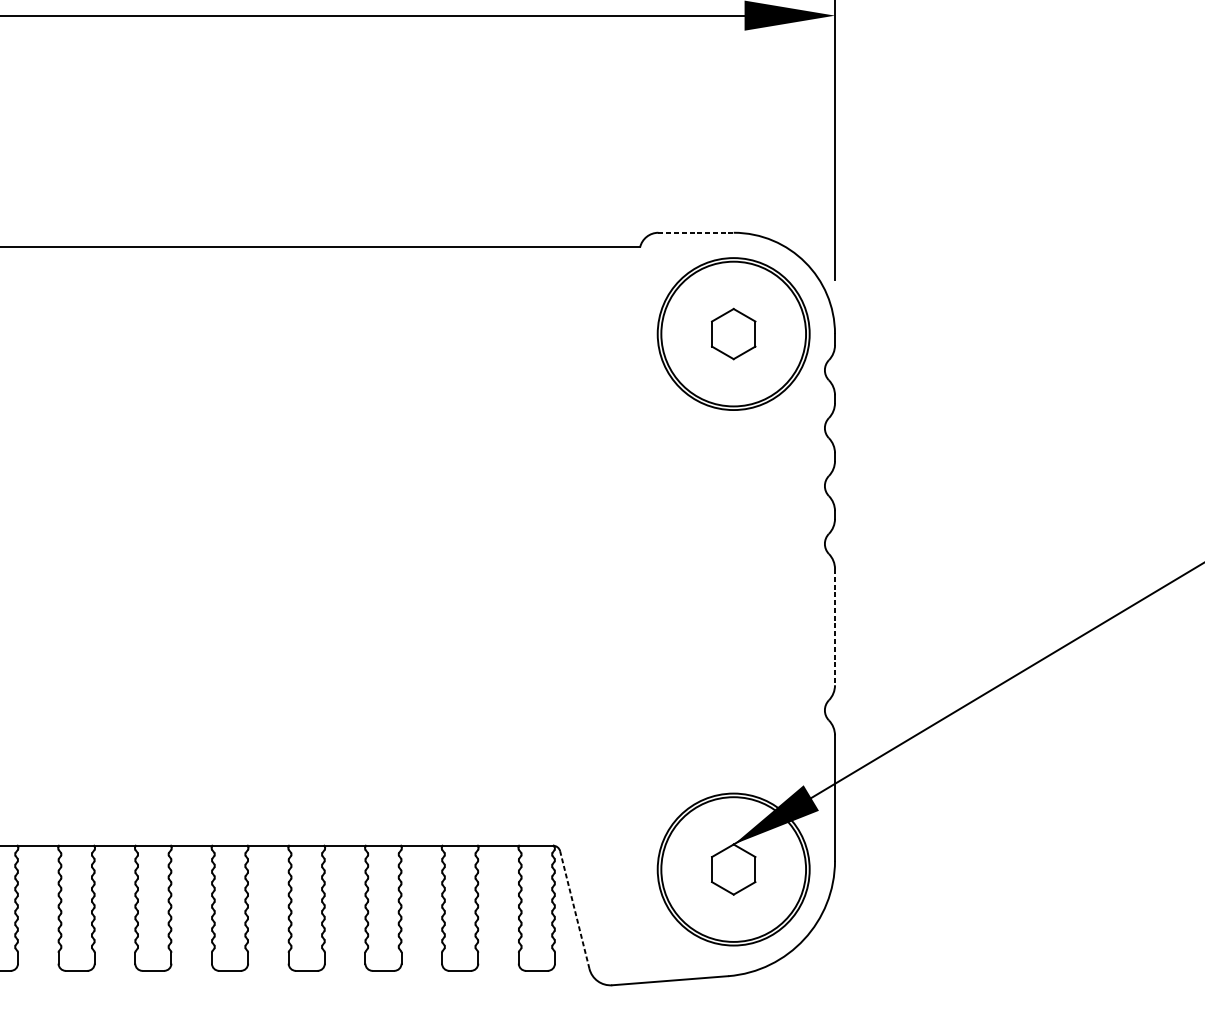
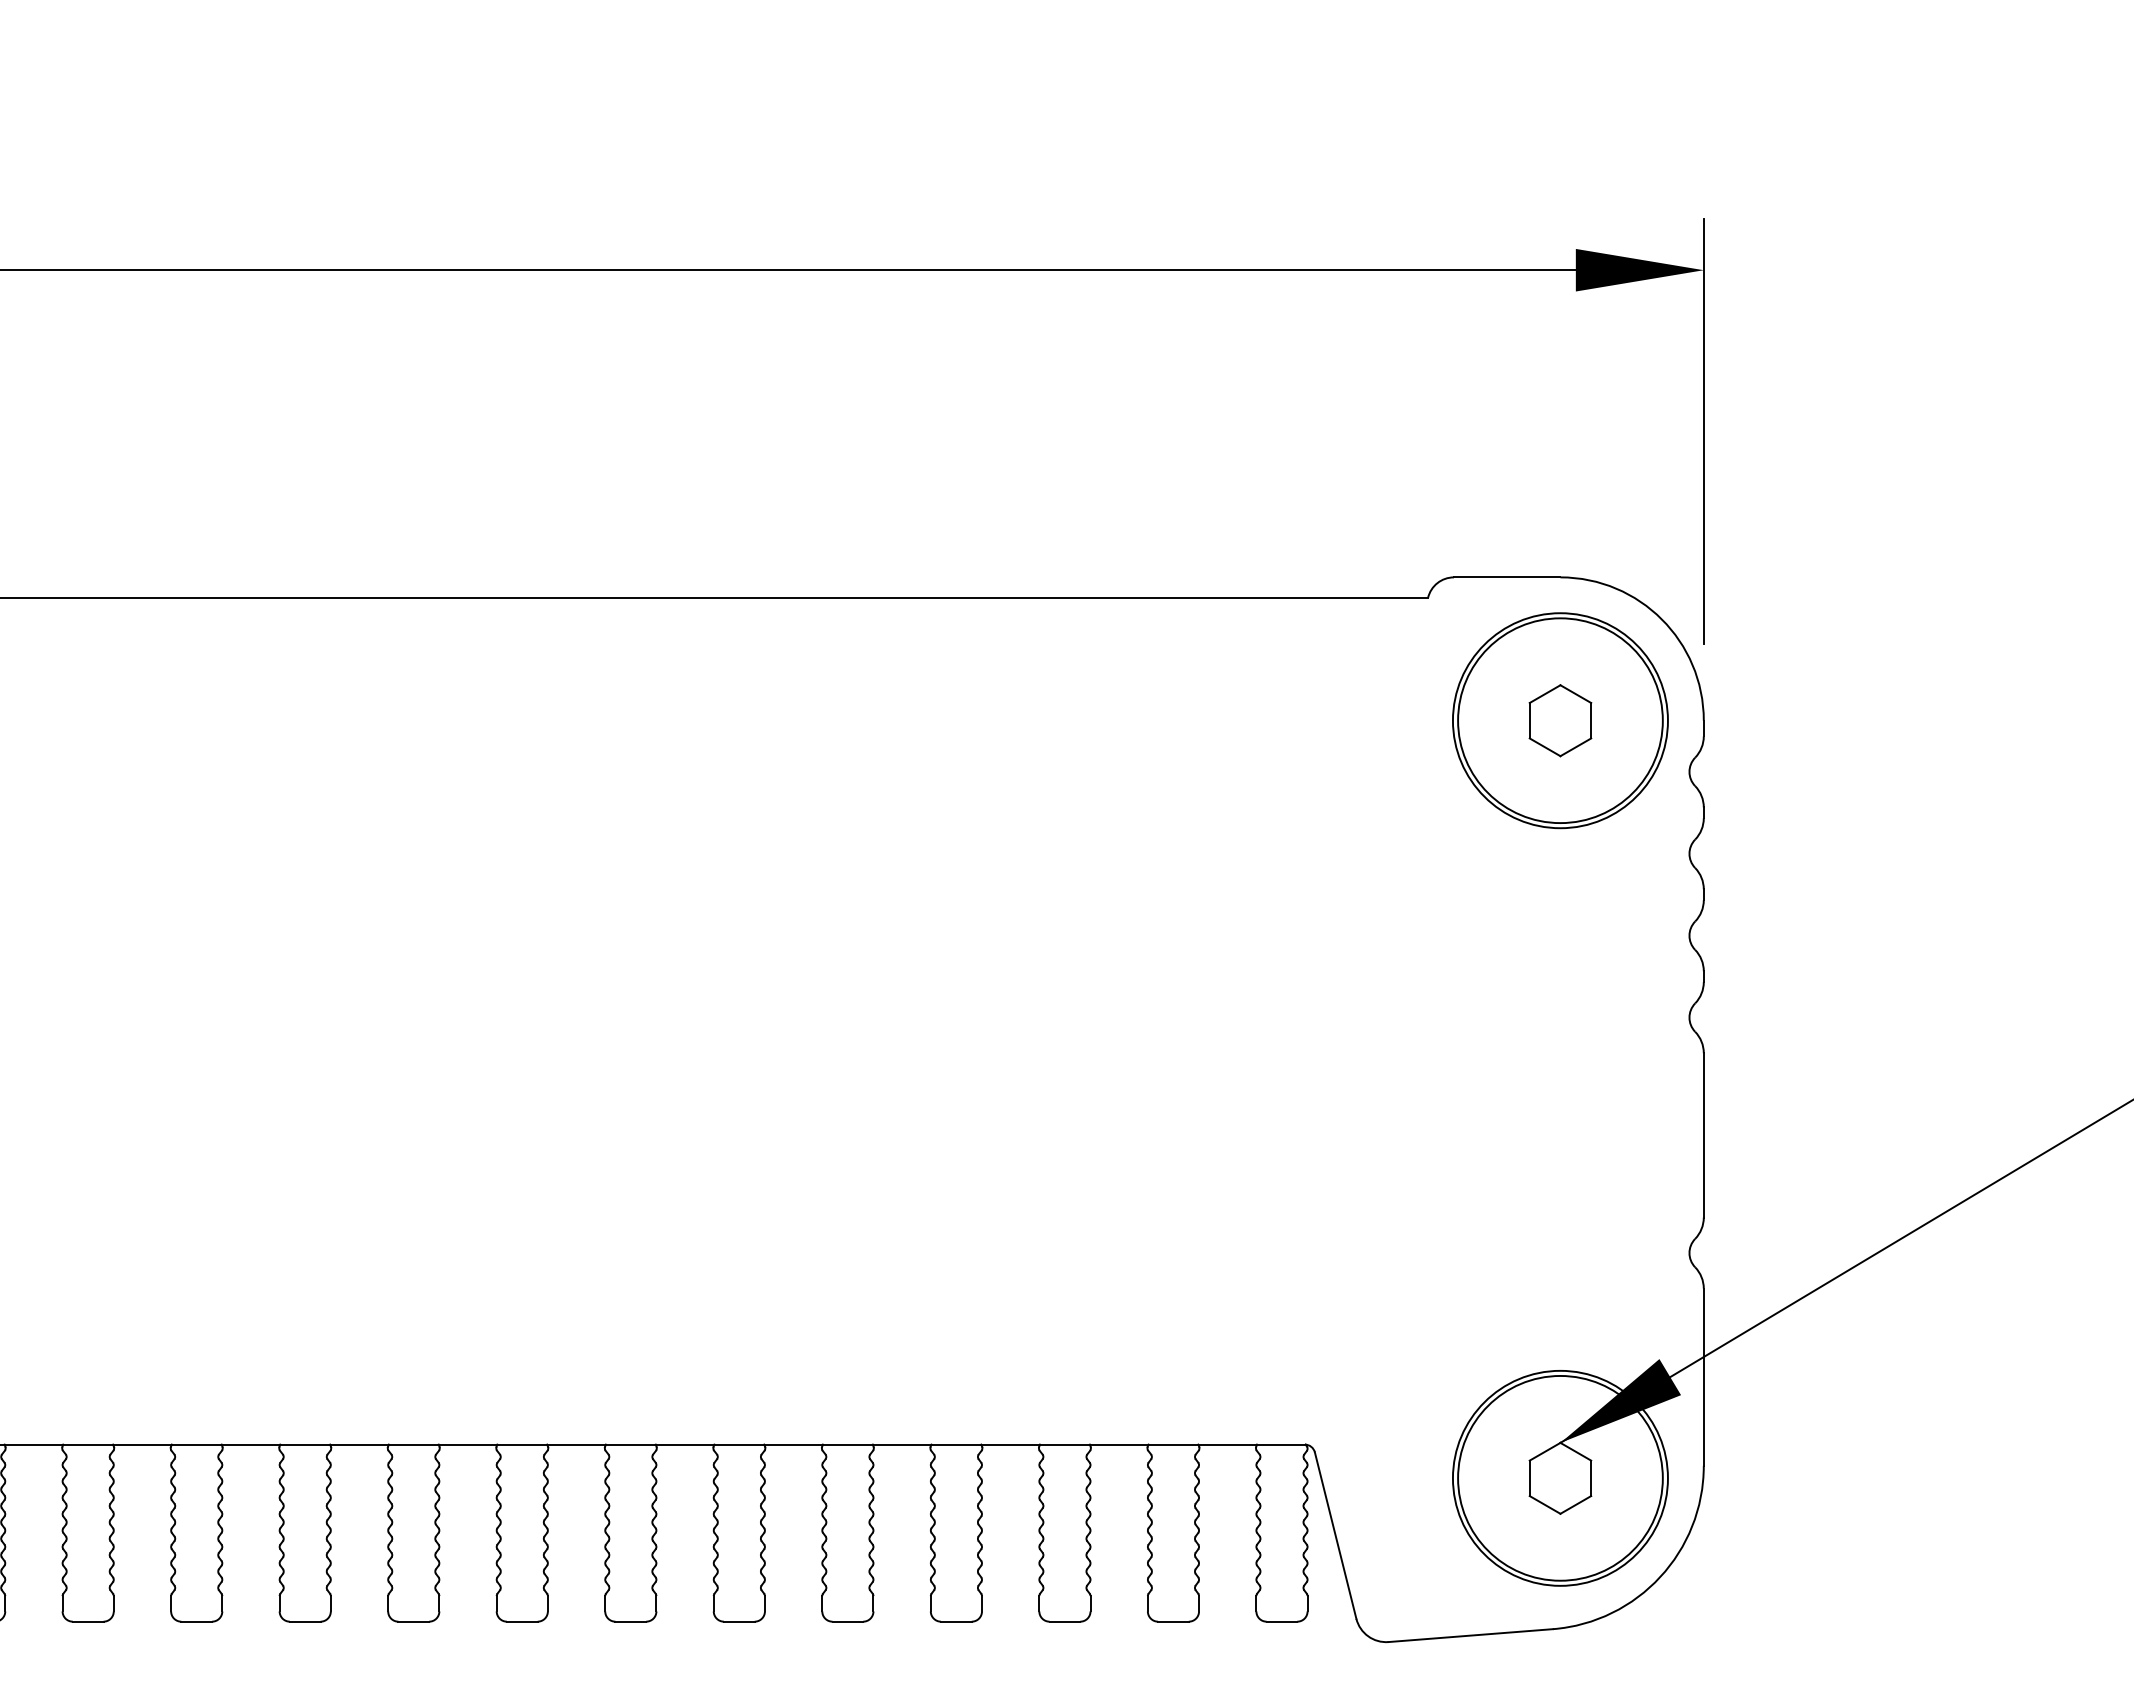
line: (696, 232) -> (1507, 577), dashed -> solid
line: (834, 627) -> (1703, 1135), dashed -> solid
line: (574, 909) -> (1335, 1535), dashed -> solid

